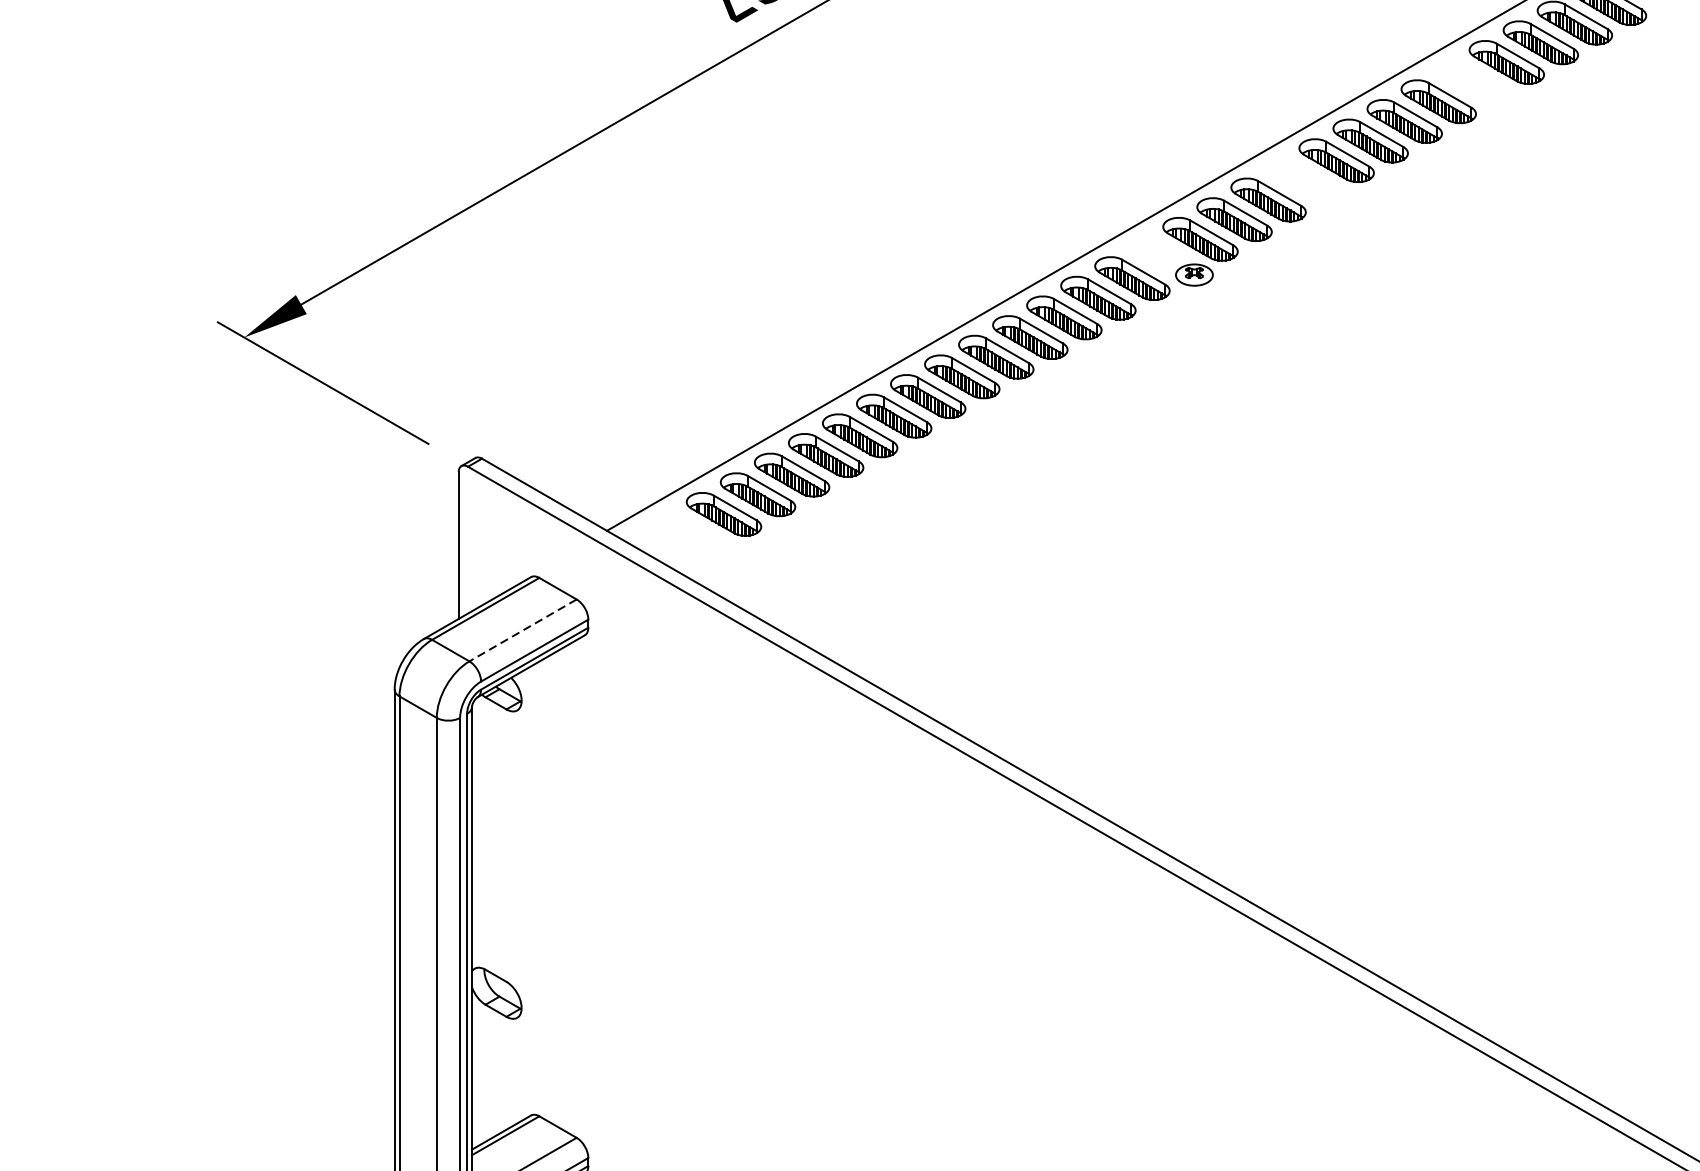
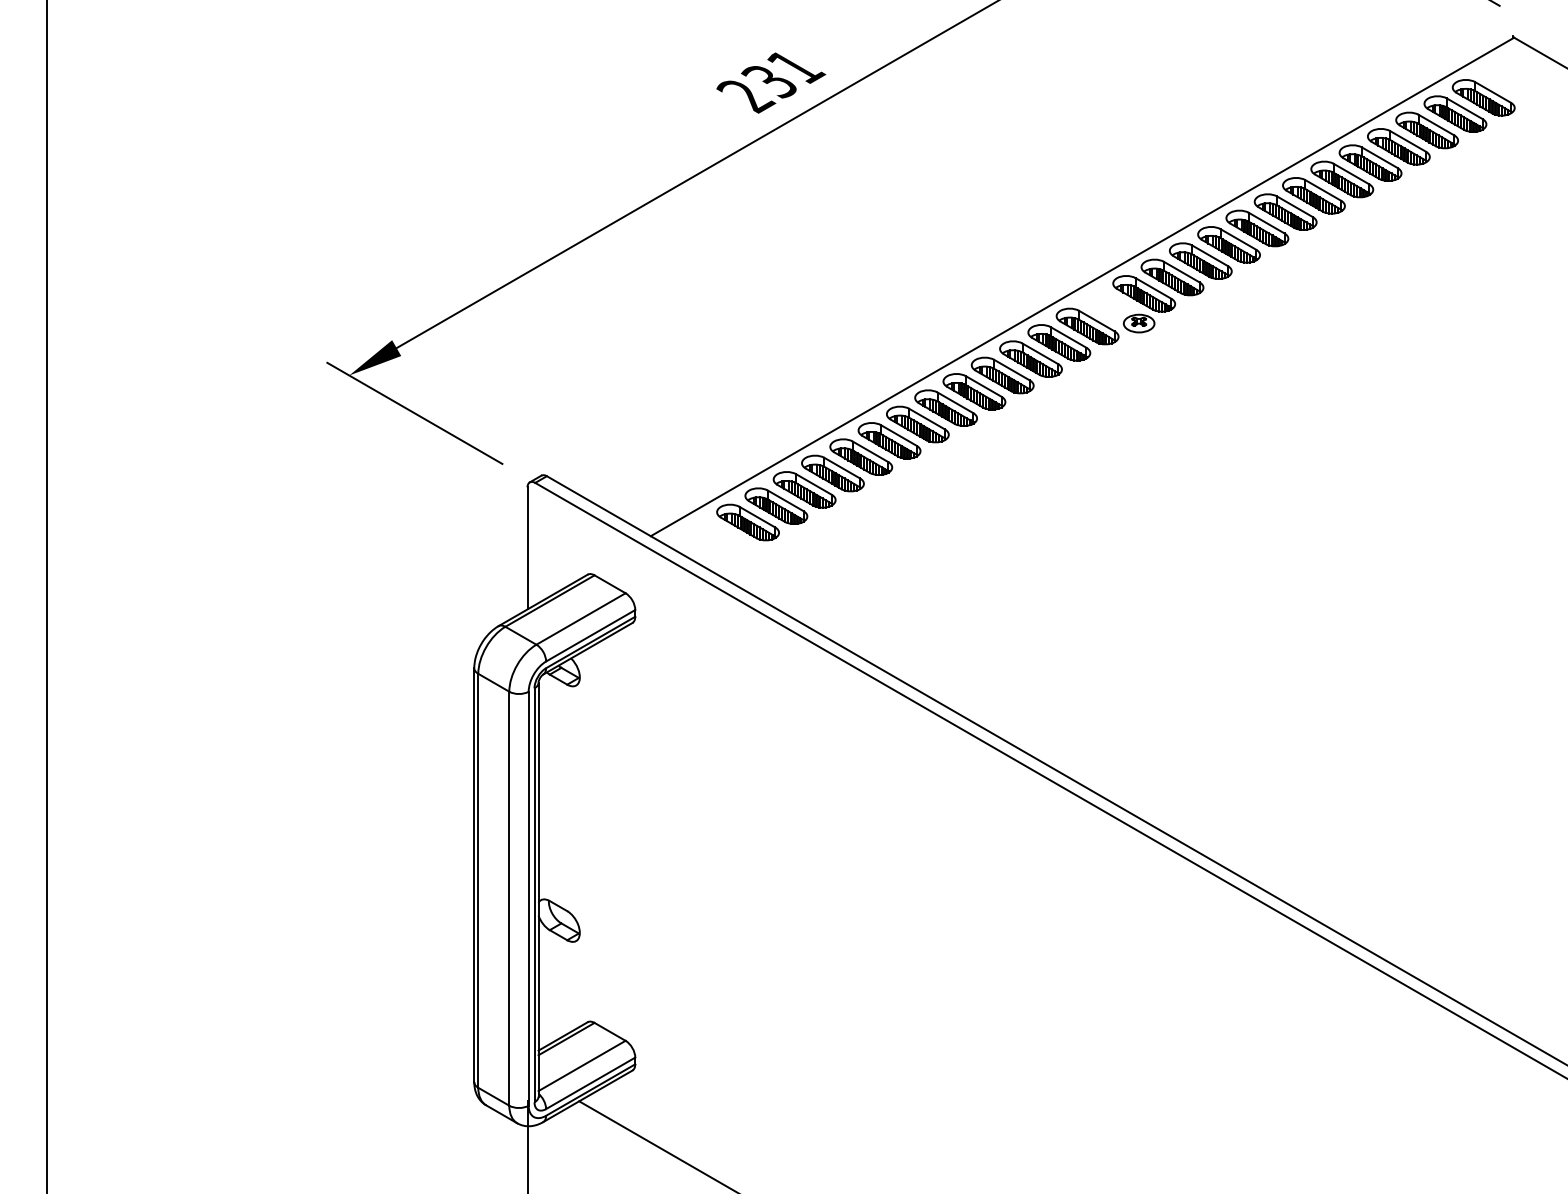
part: (1472, 81) -> (1370, 162), added
part: (1301, 179) -> (1228, 244), added
line: (522, 631) -> (580, 619), dashed -> solid

